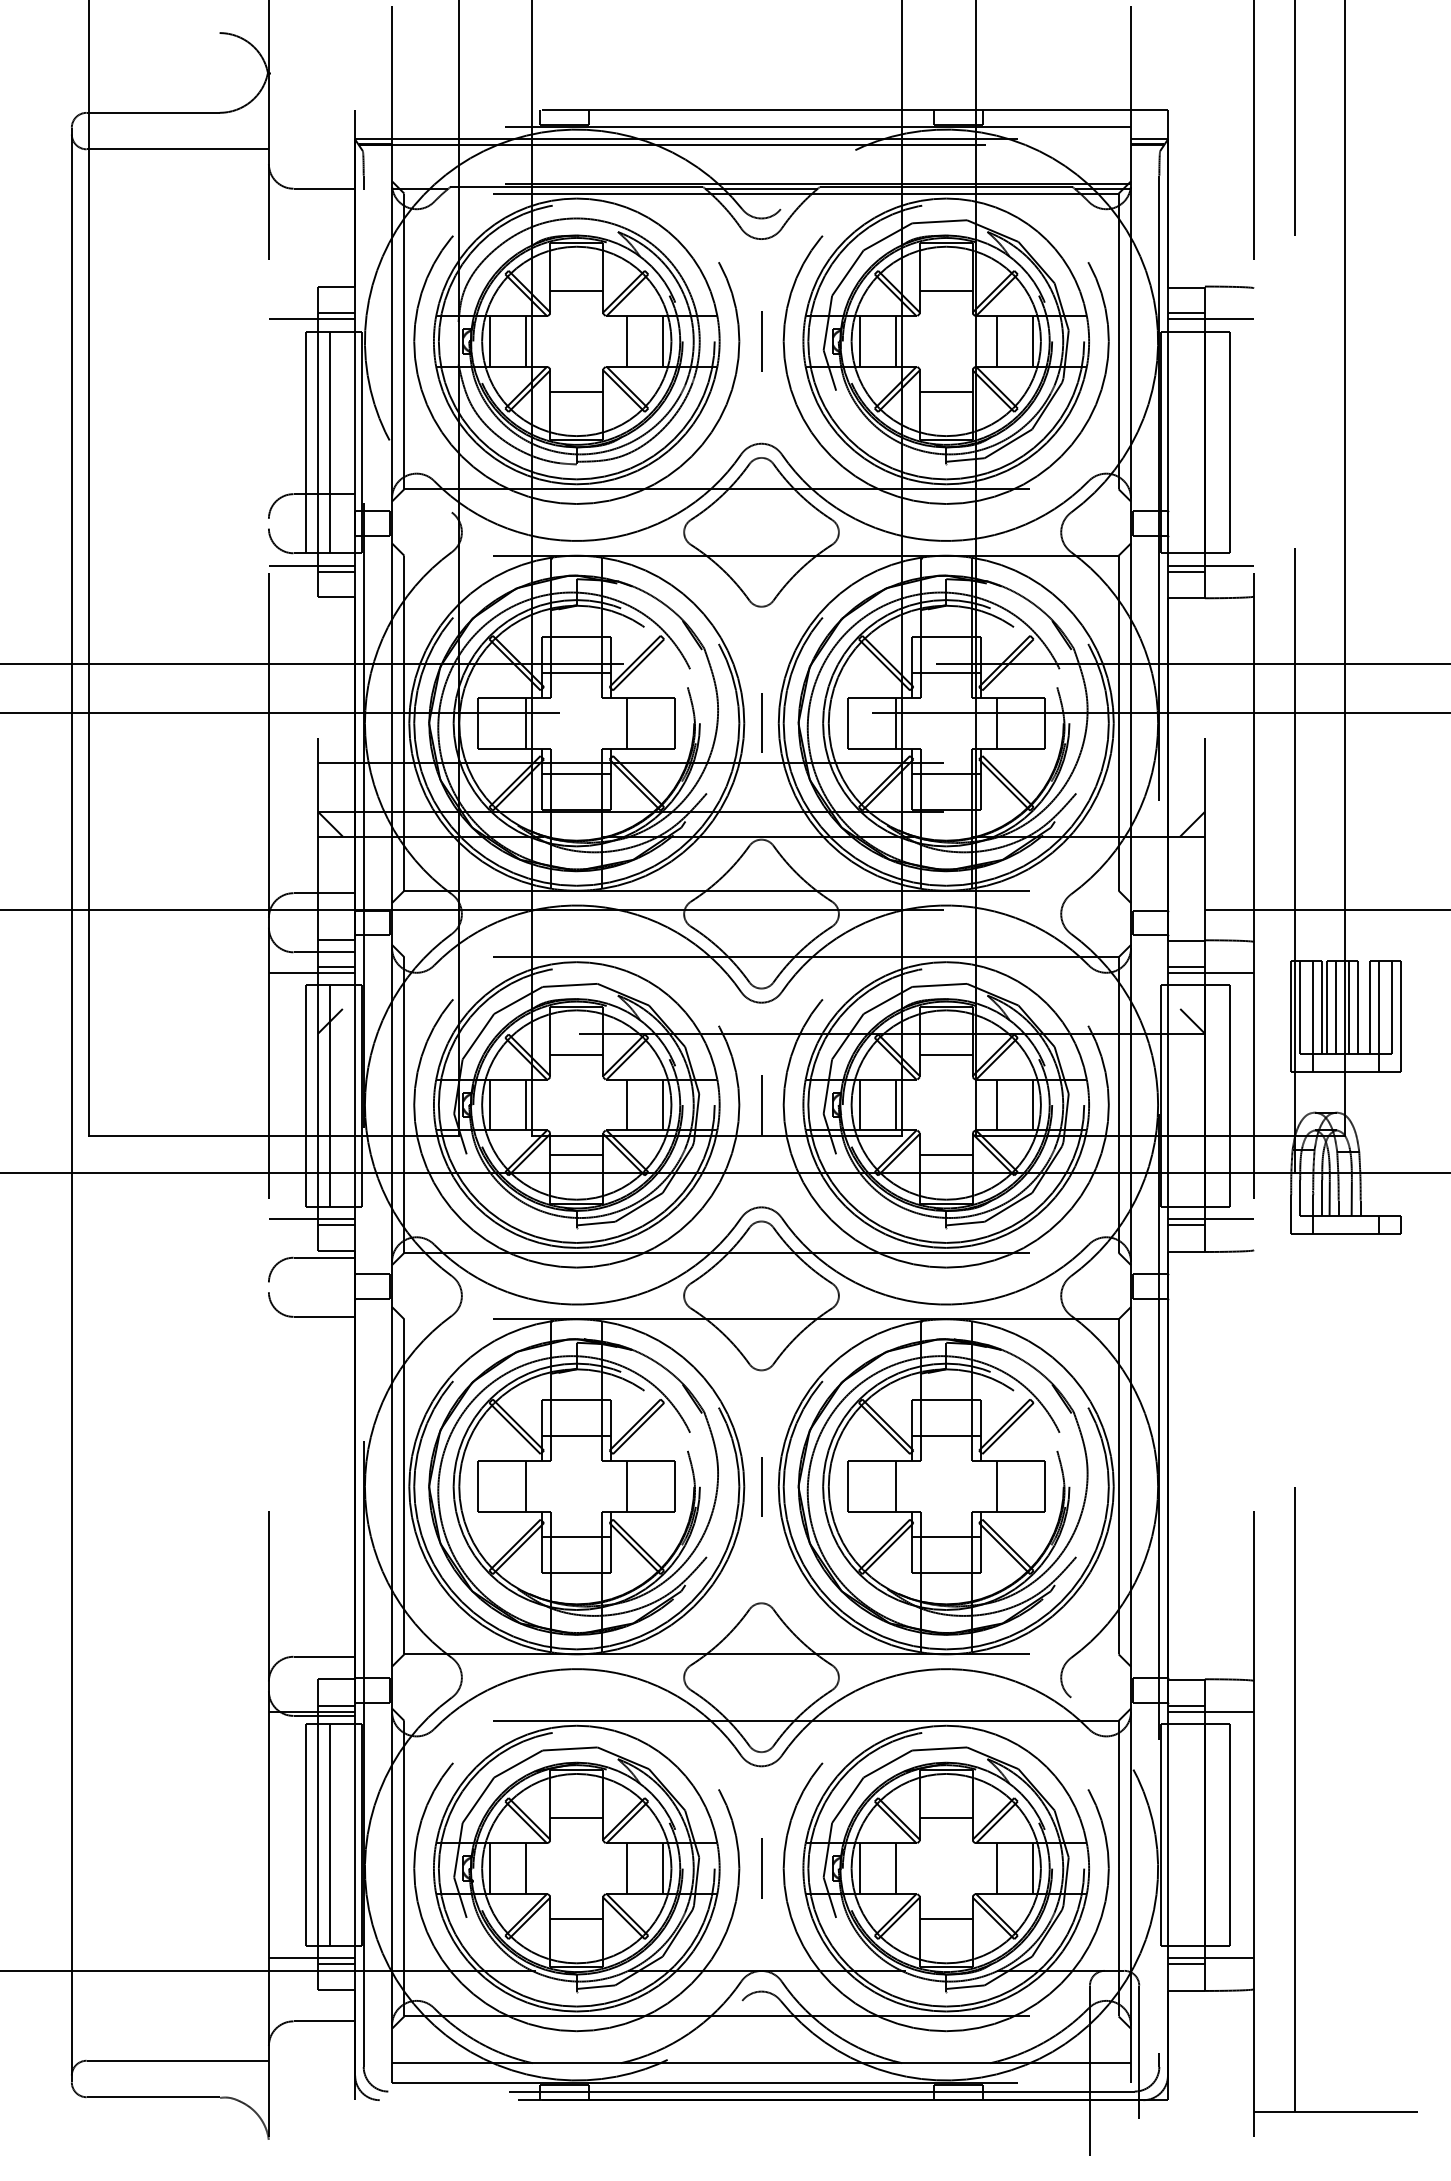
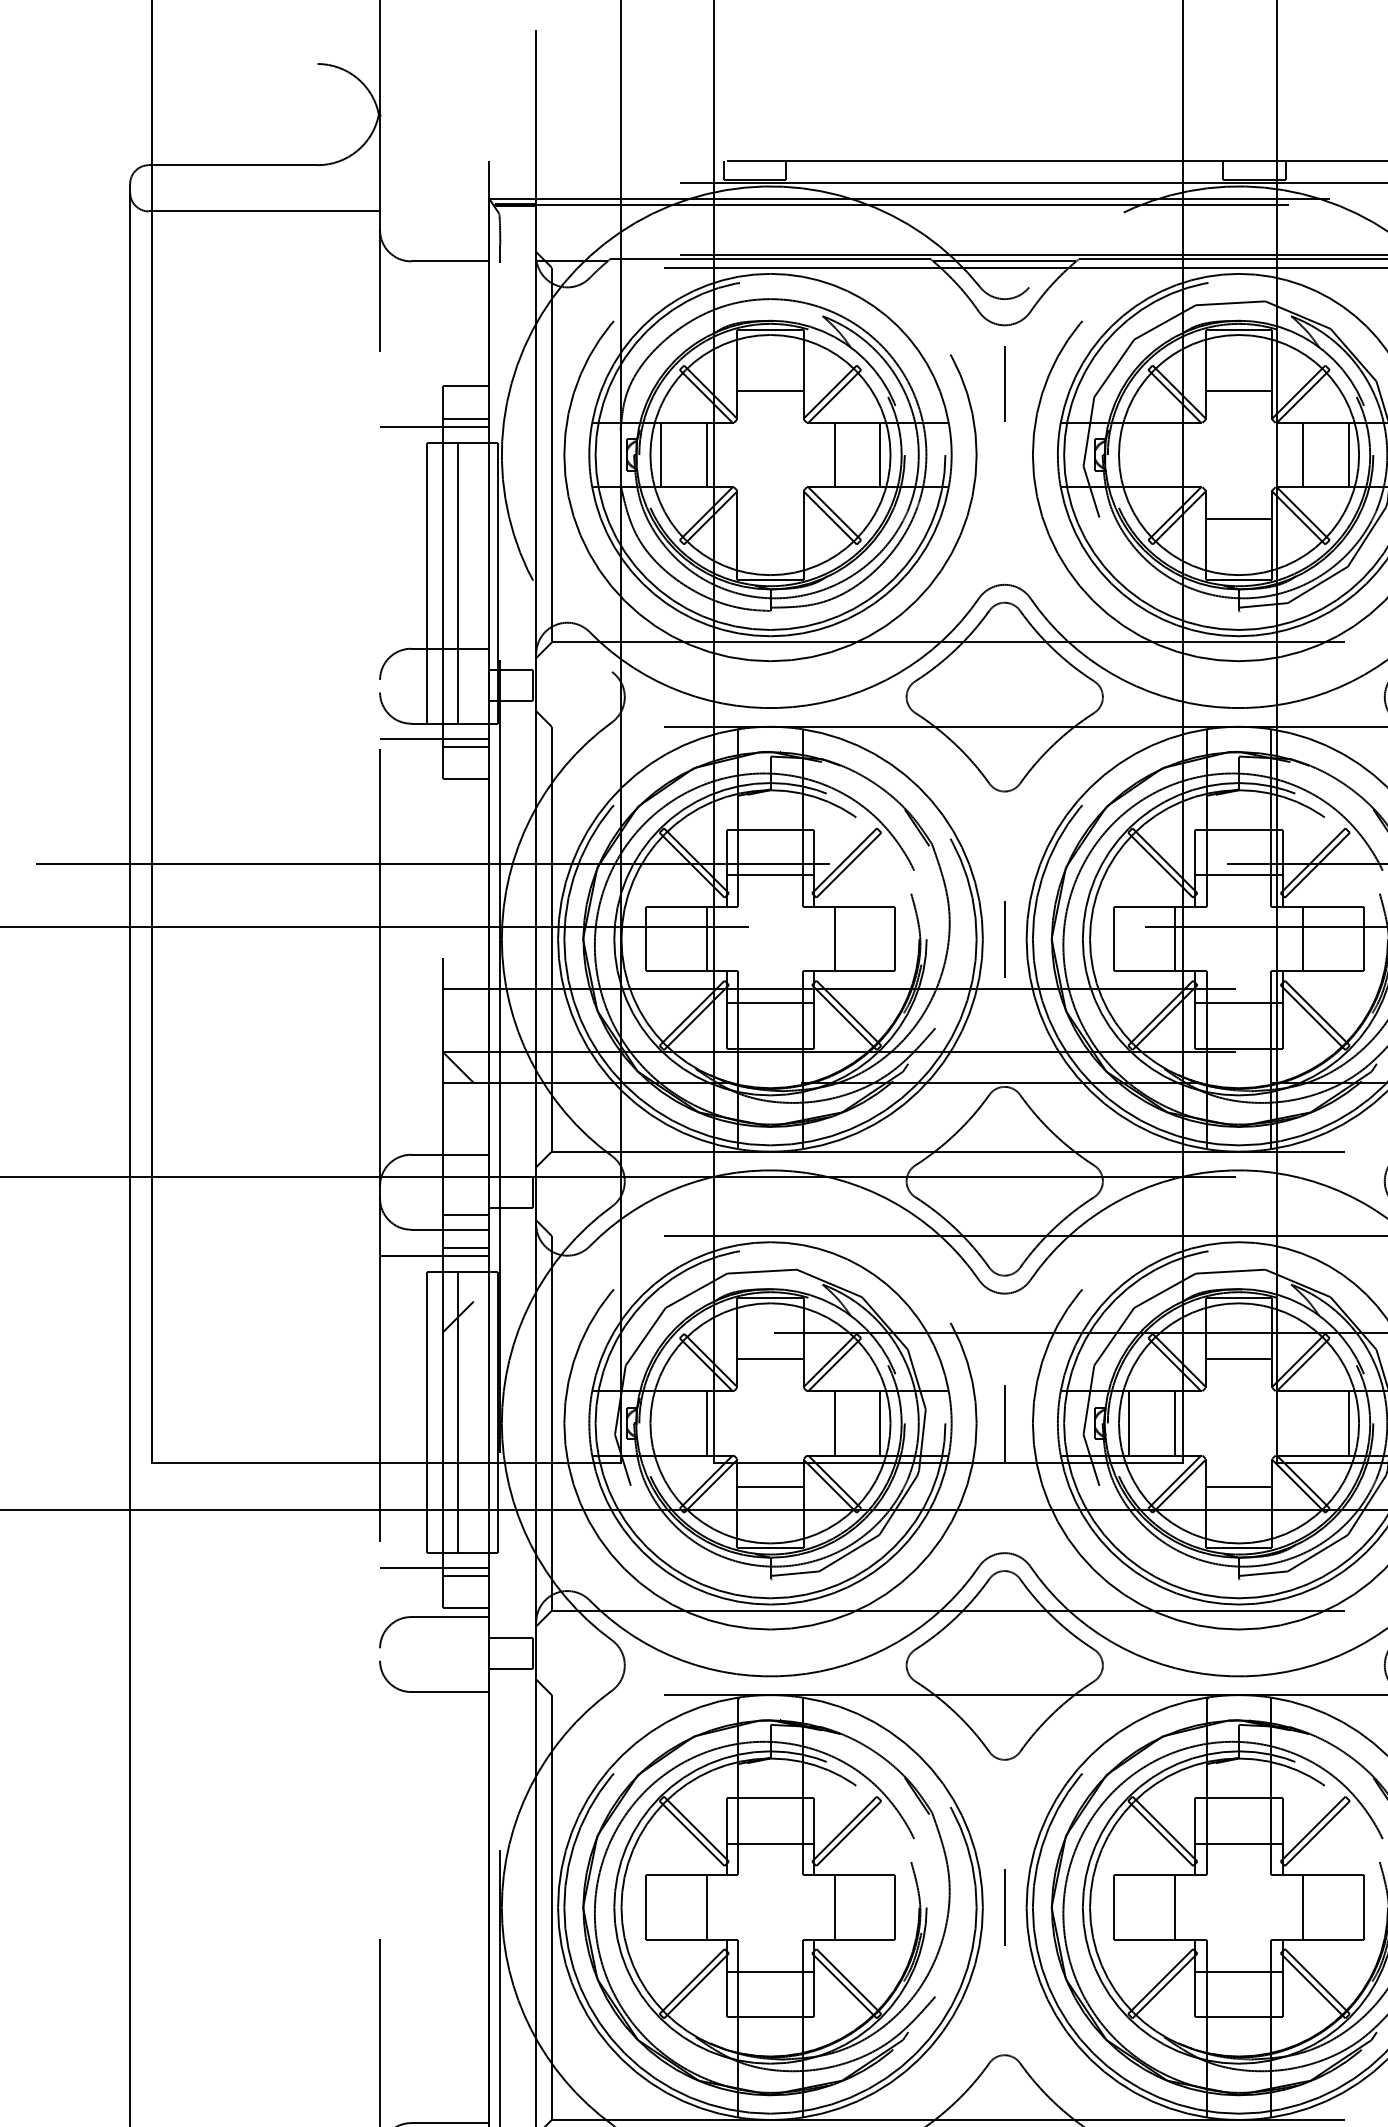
line: (761, 341) -> (1004, 384), moved
line: (859, 341) -> (1128, 455), removed
line: (895, 341) -> (1174, 455), removed
line: (576, 391) -> (770, 518), removed
line: (490, 1104) -> (661, 1422), removed
line: (996, 1104) -> (1302, 1422), removed

